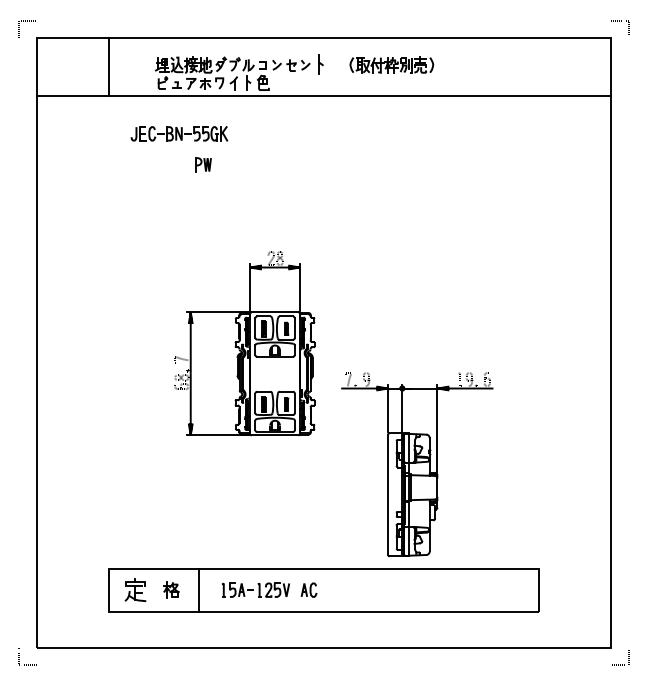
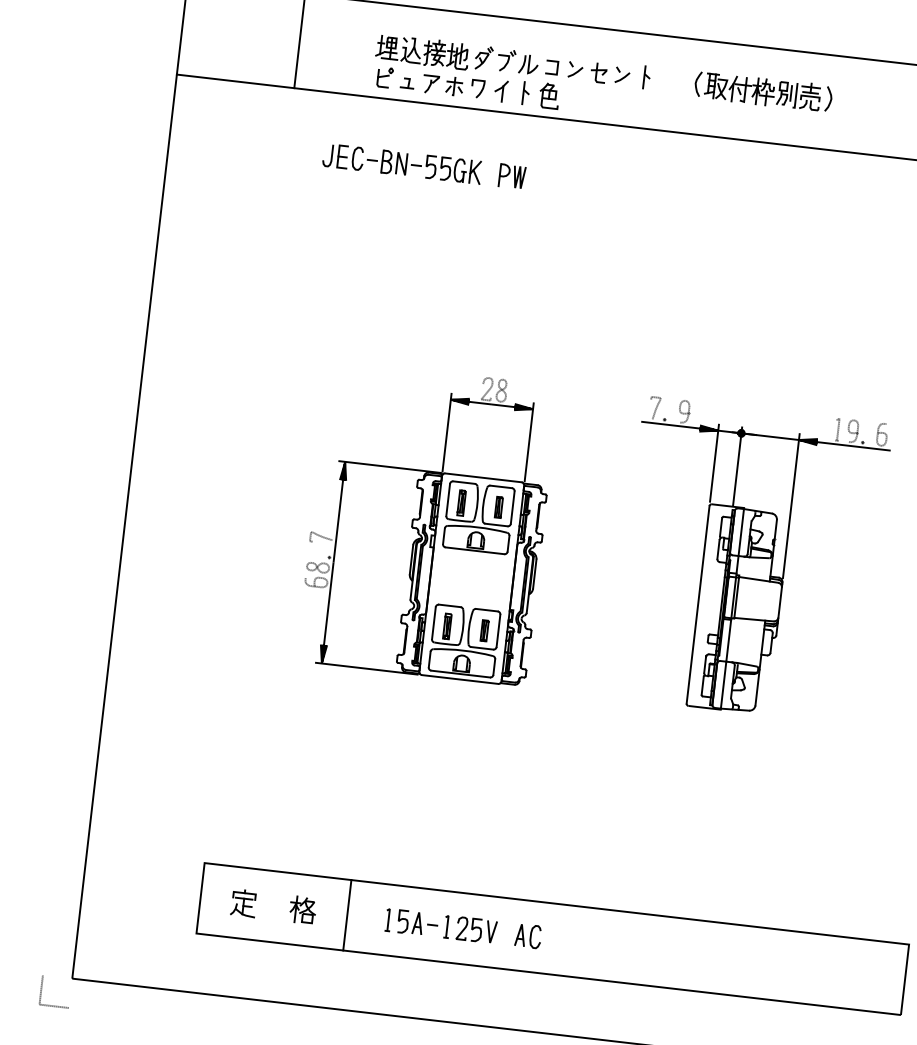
part: (320, 64) -> (646, 76), size x0.71
part: (203, 164) -> (512, 176), moved
part: (244, 343) -> (427, 523), moved
part: (417, 464) -> (751, 560), moved
part: (135, 589) -> (244, 902), size x0.71

